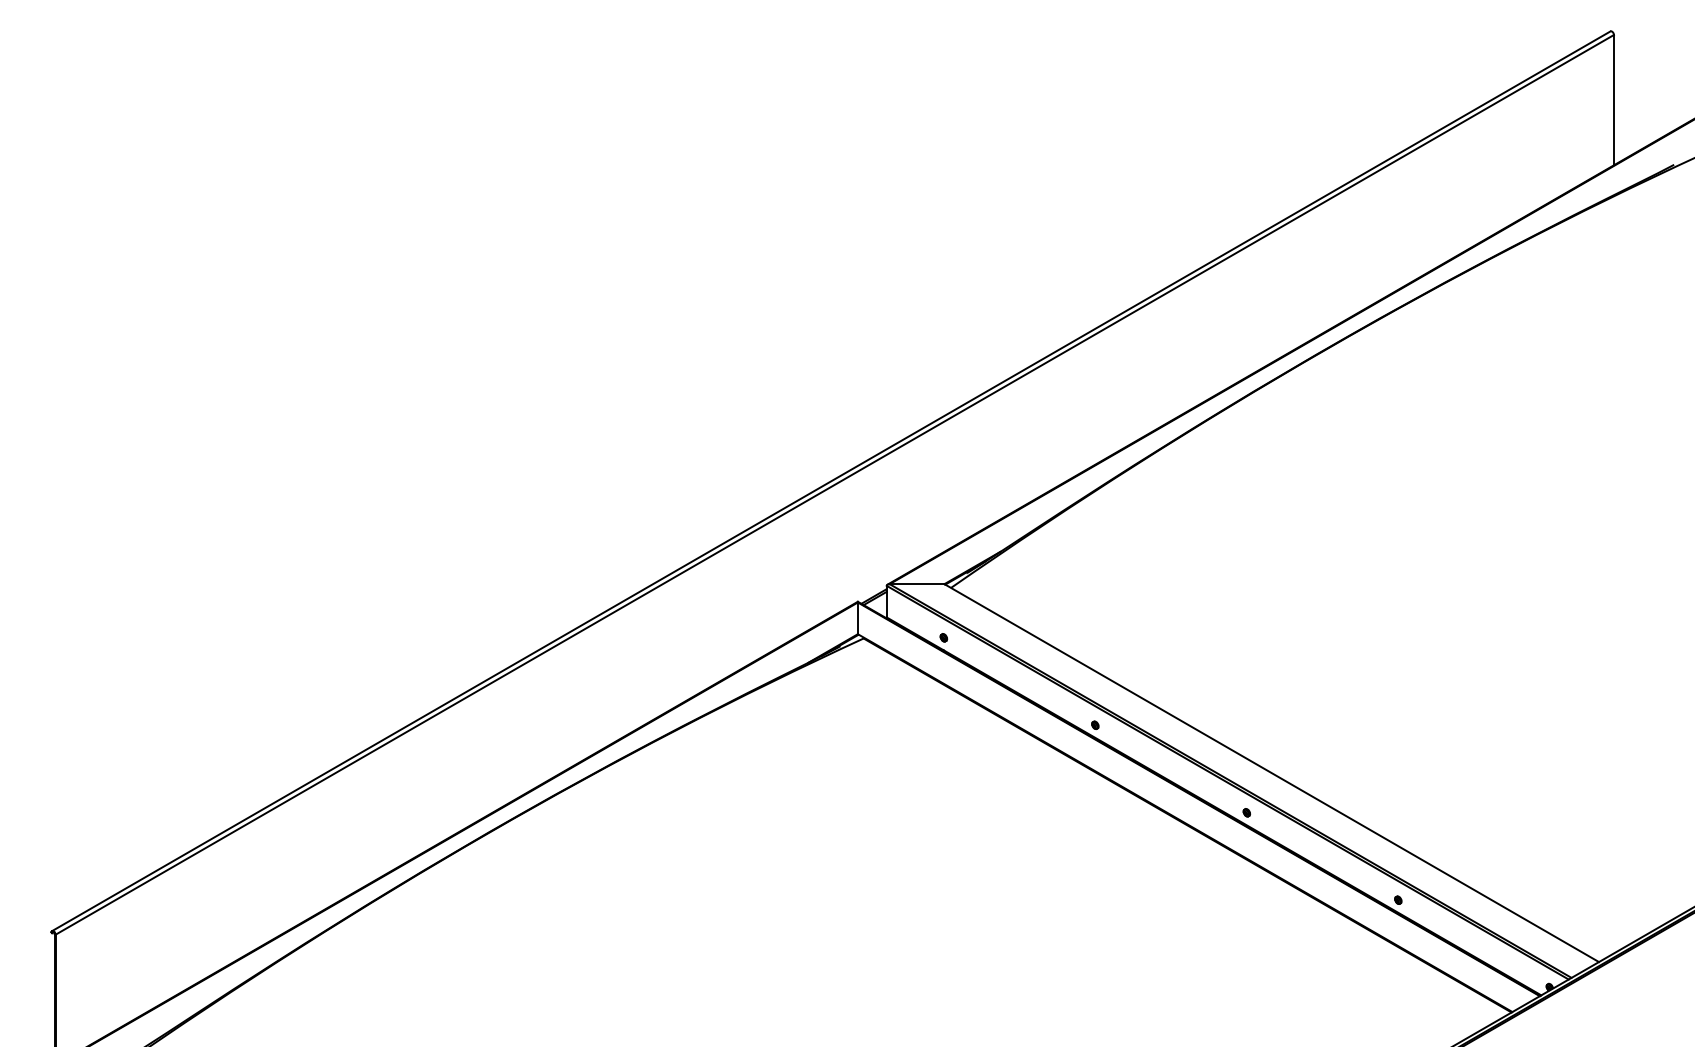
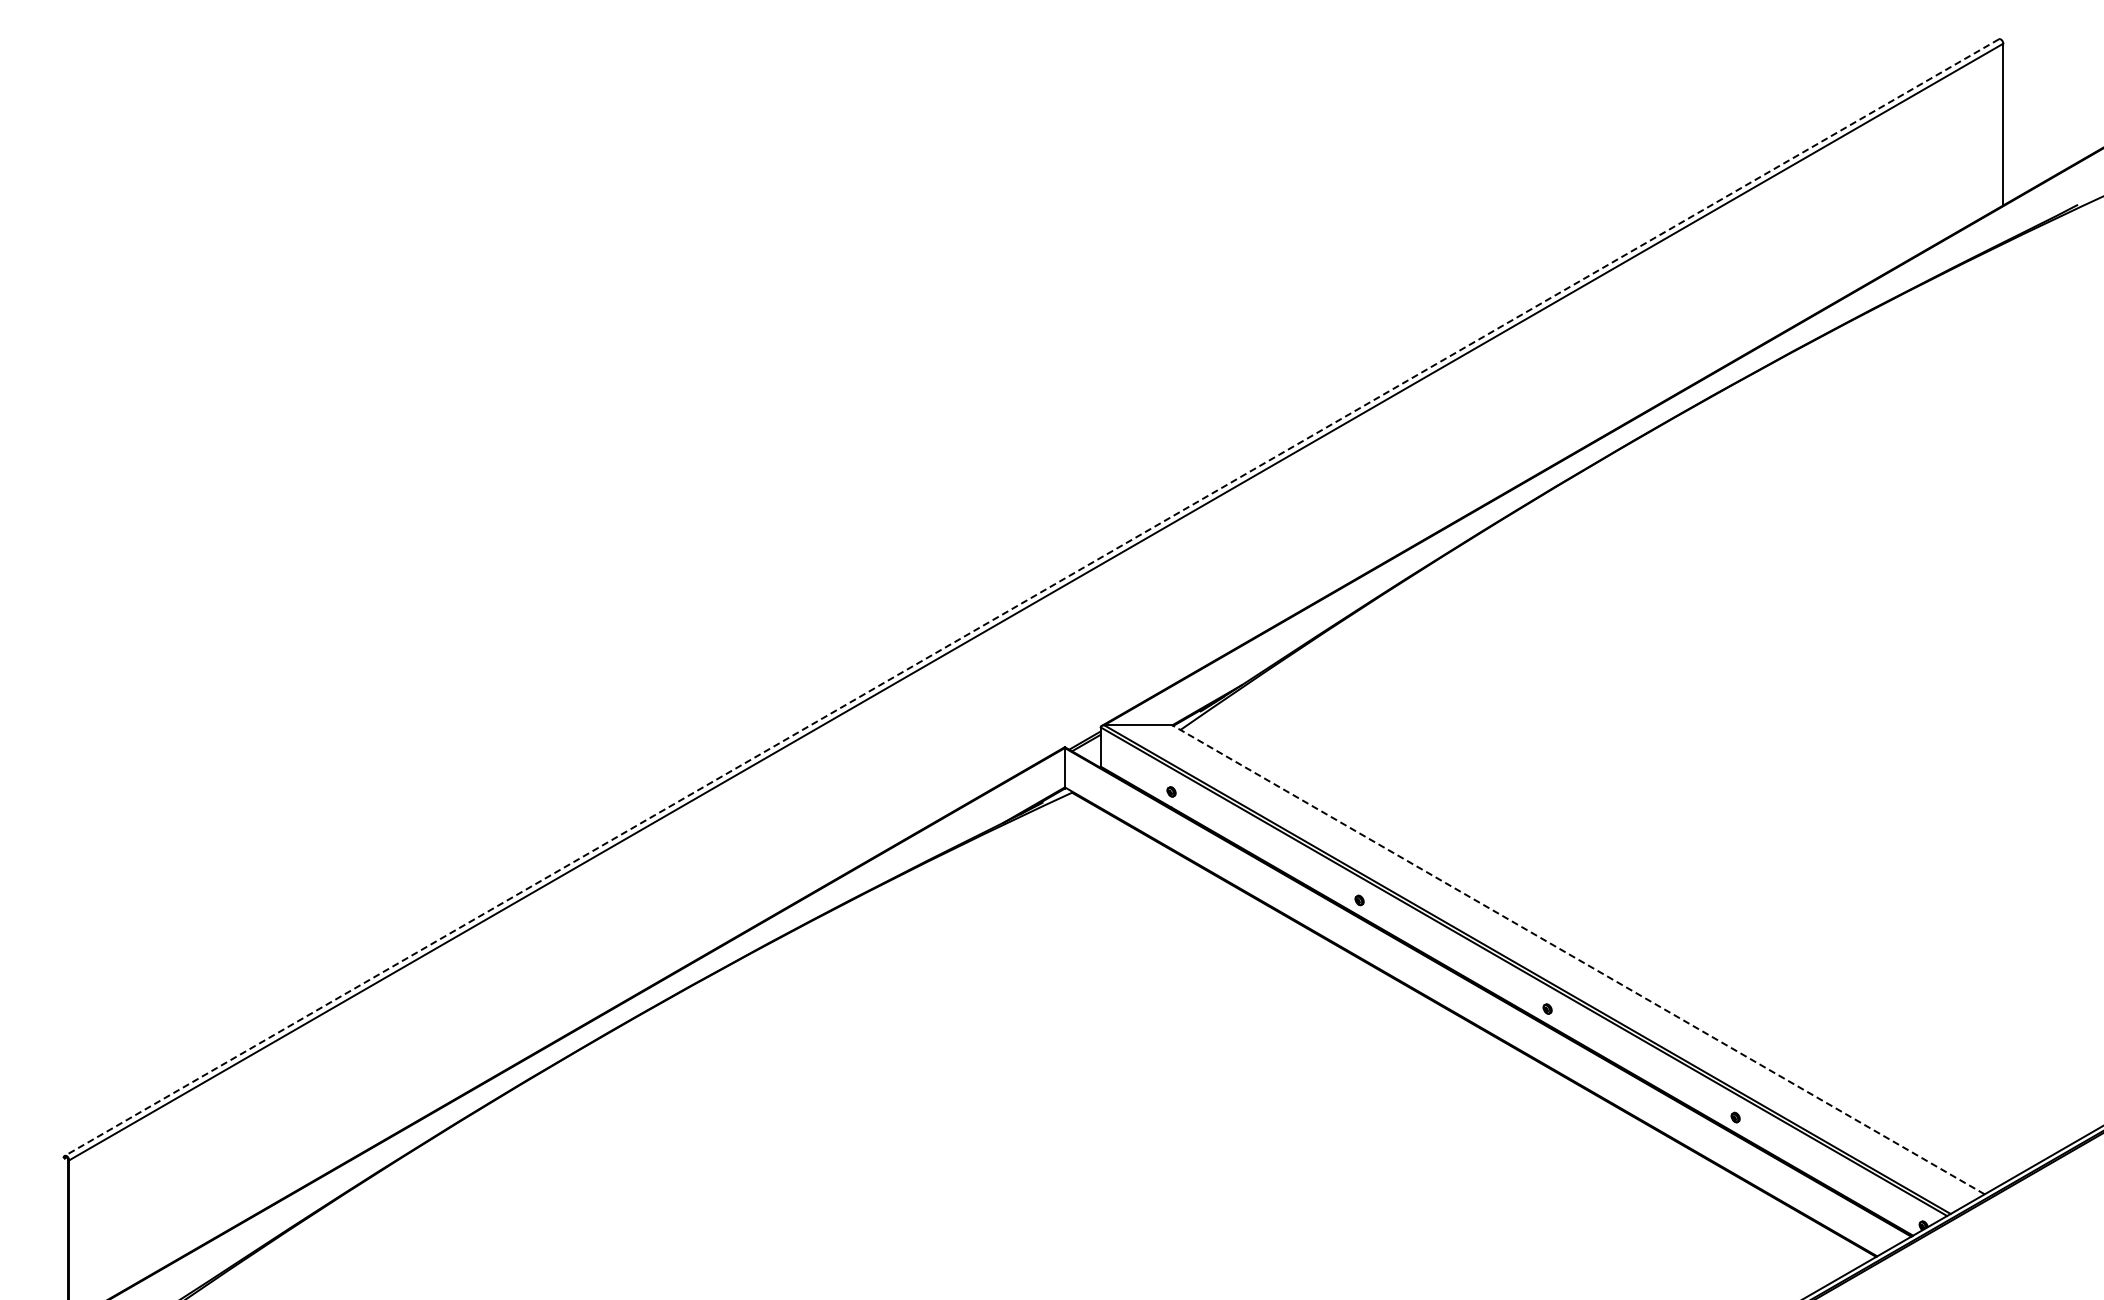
line: (830, 481) -> (1031, 597), solid -> dashed
line: (1271, 772) -> (1578, 959), solid -> dashed

